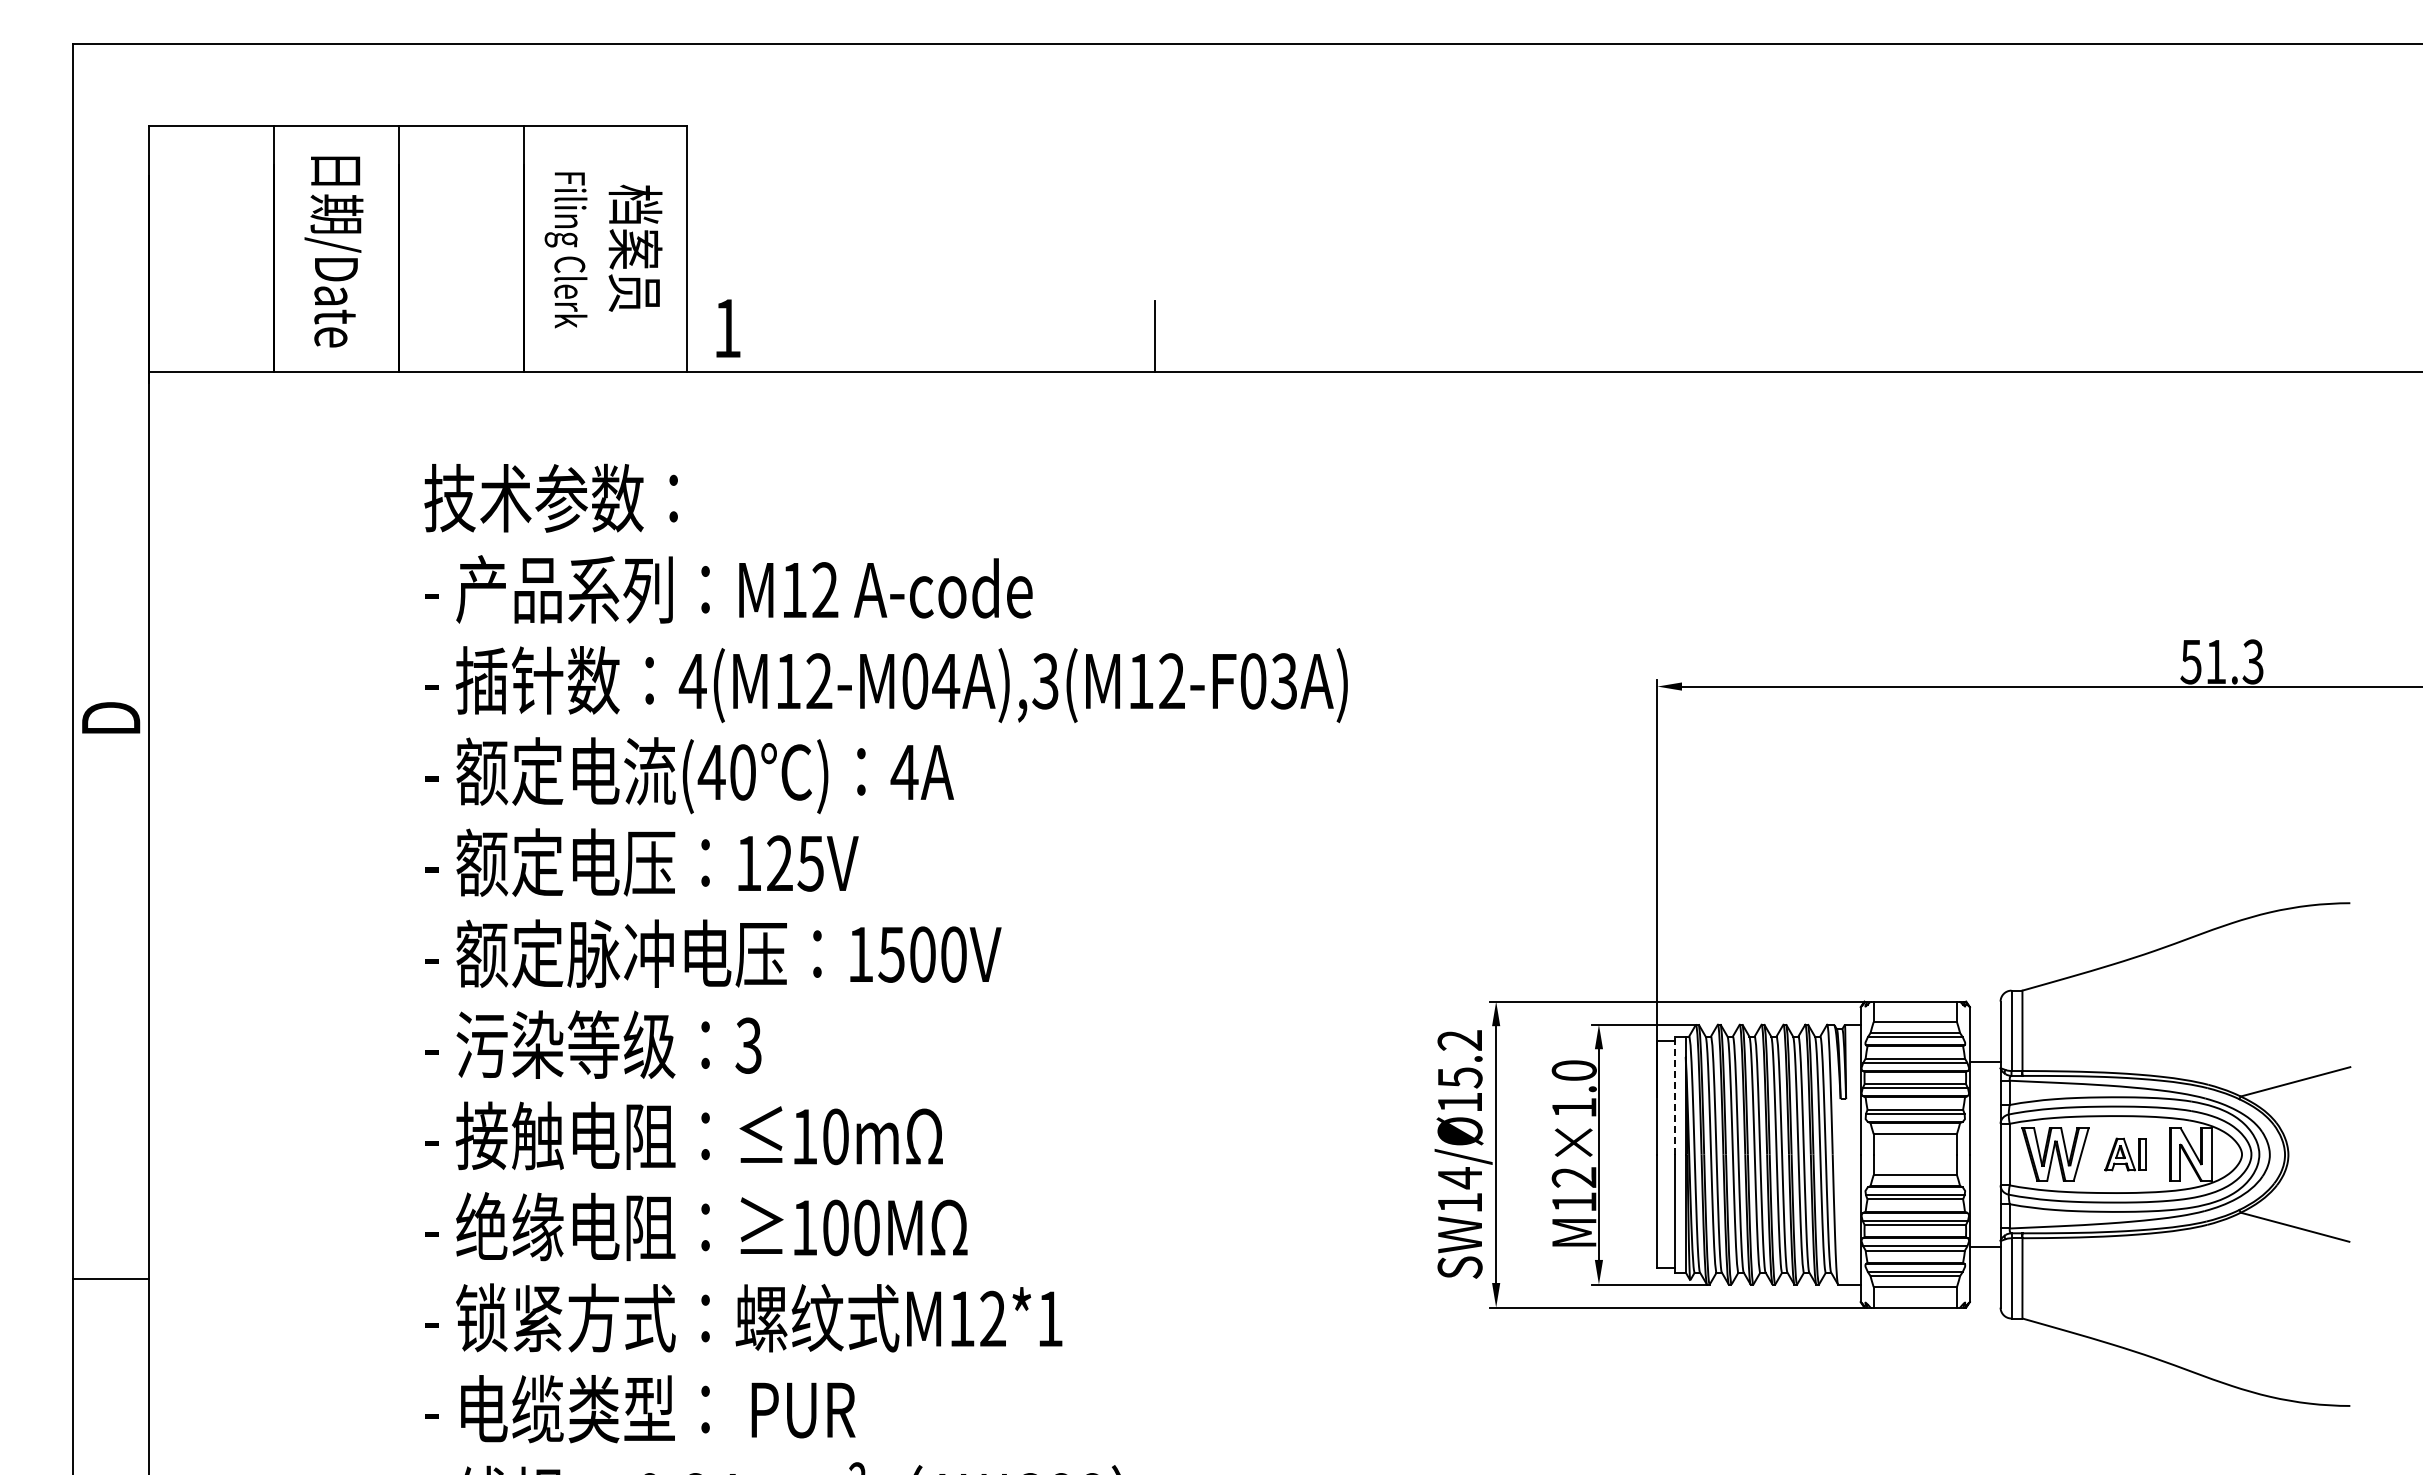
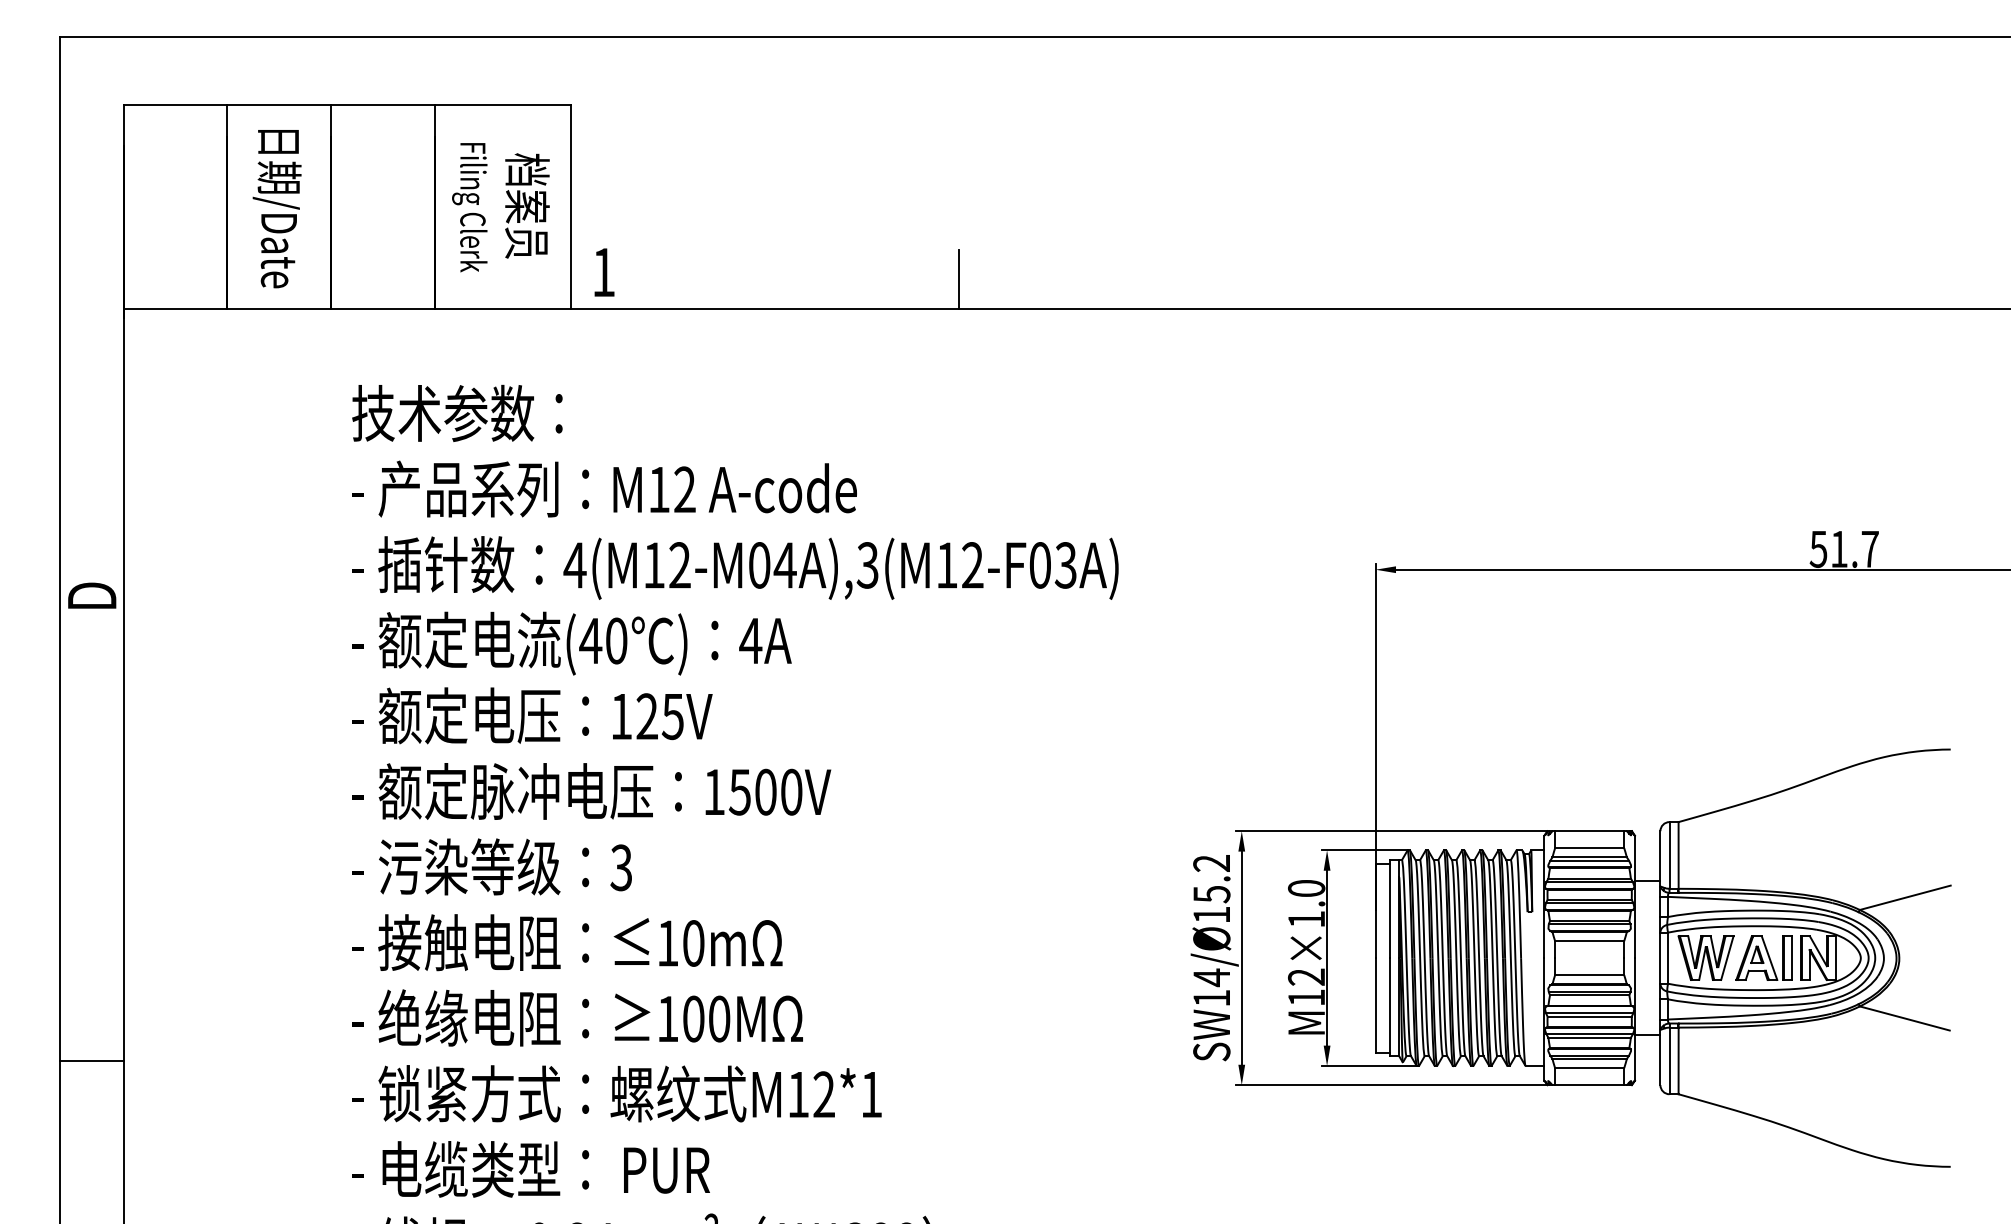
text: (2252, 661) -> (1869, 548), 51.3 -> 51.7
line: (1674, 1095) -> (1389, 909), dashed -> solid
part: (2125, 1154) -> (1764, 958), size x1.67

